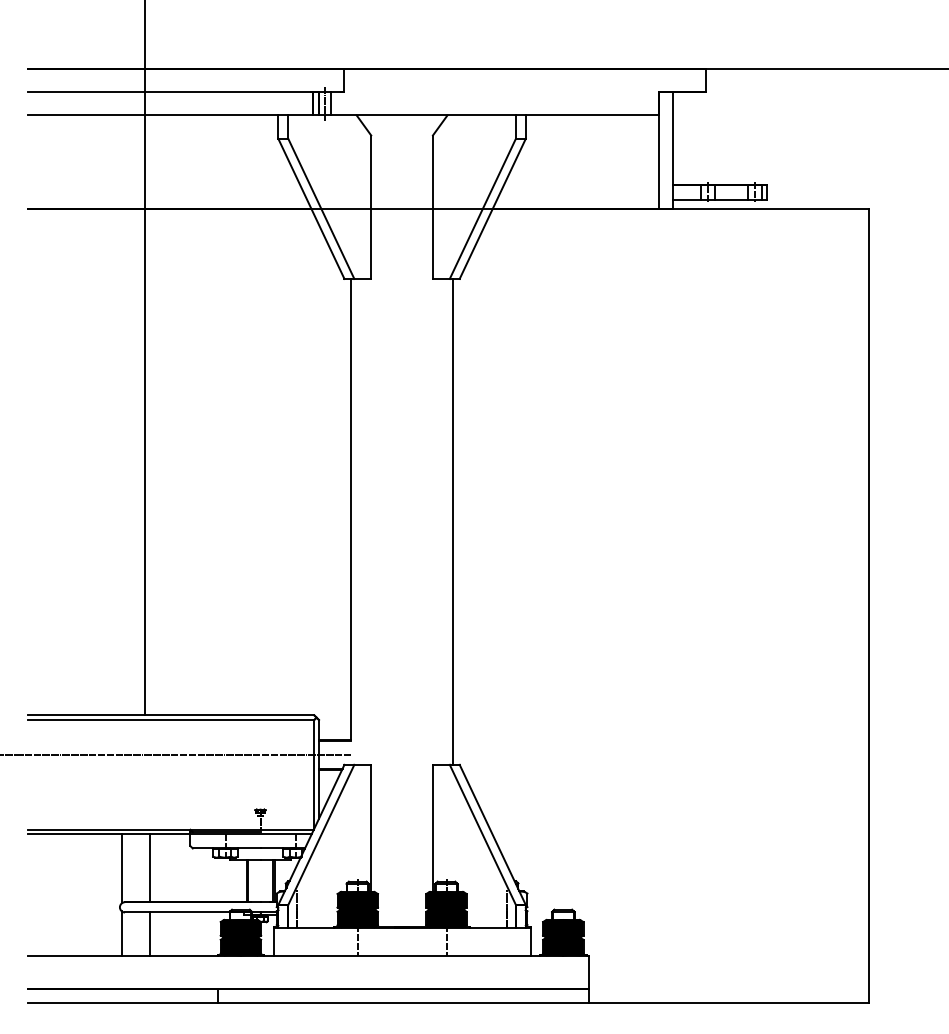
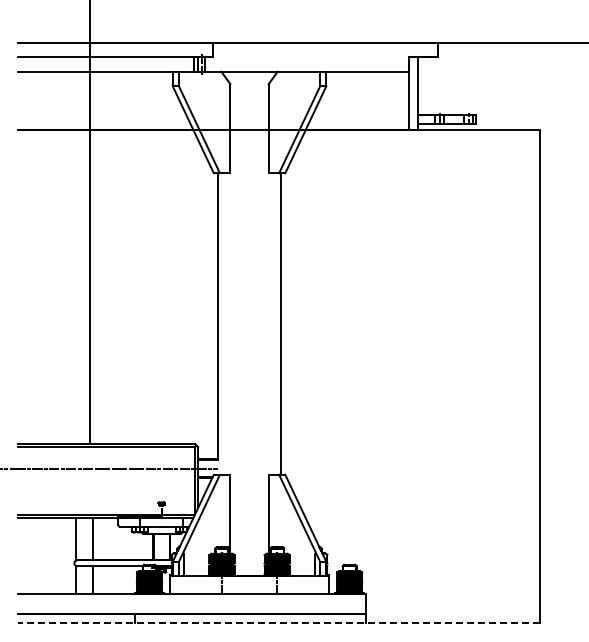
line: (448, 1002) -> (278, 622), solid -> dashed

